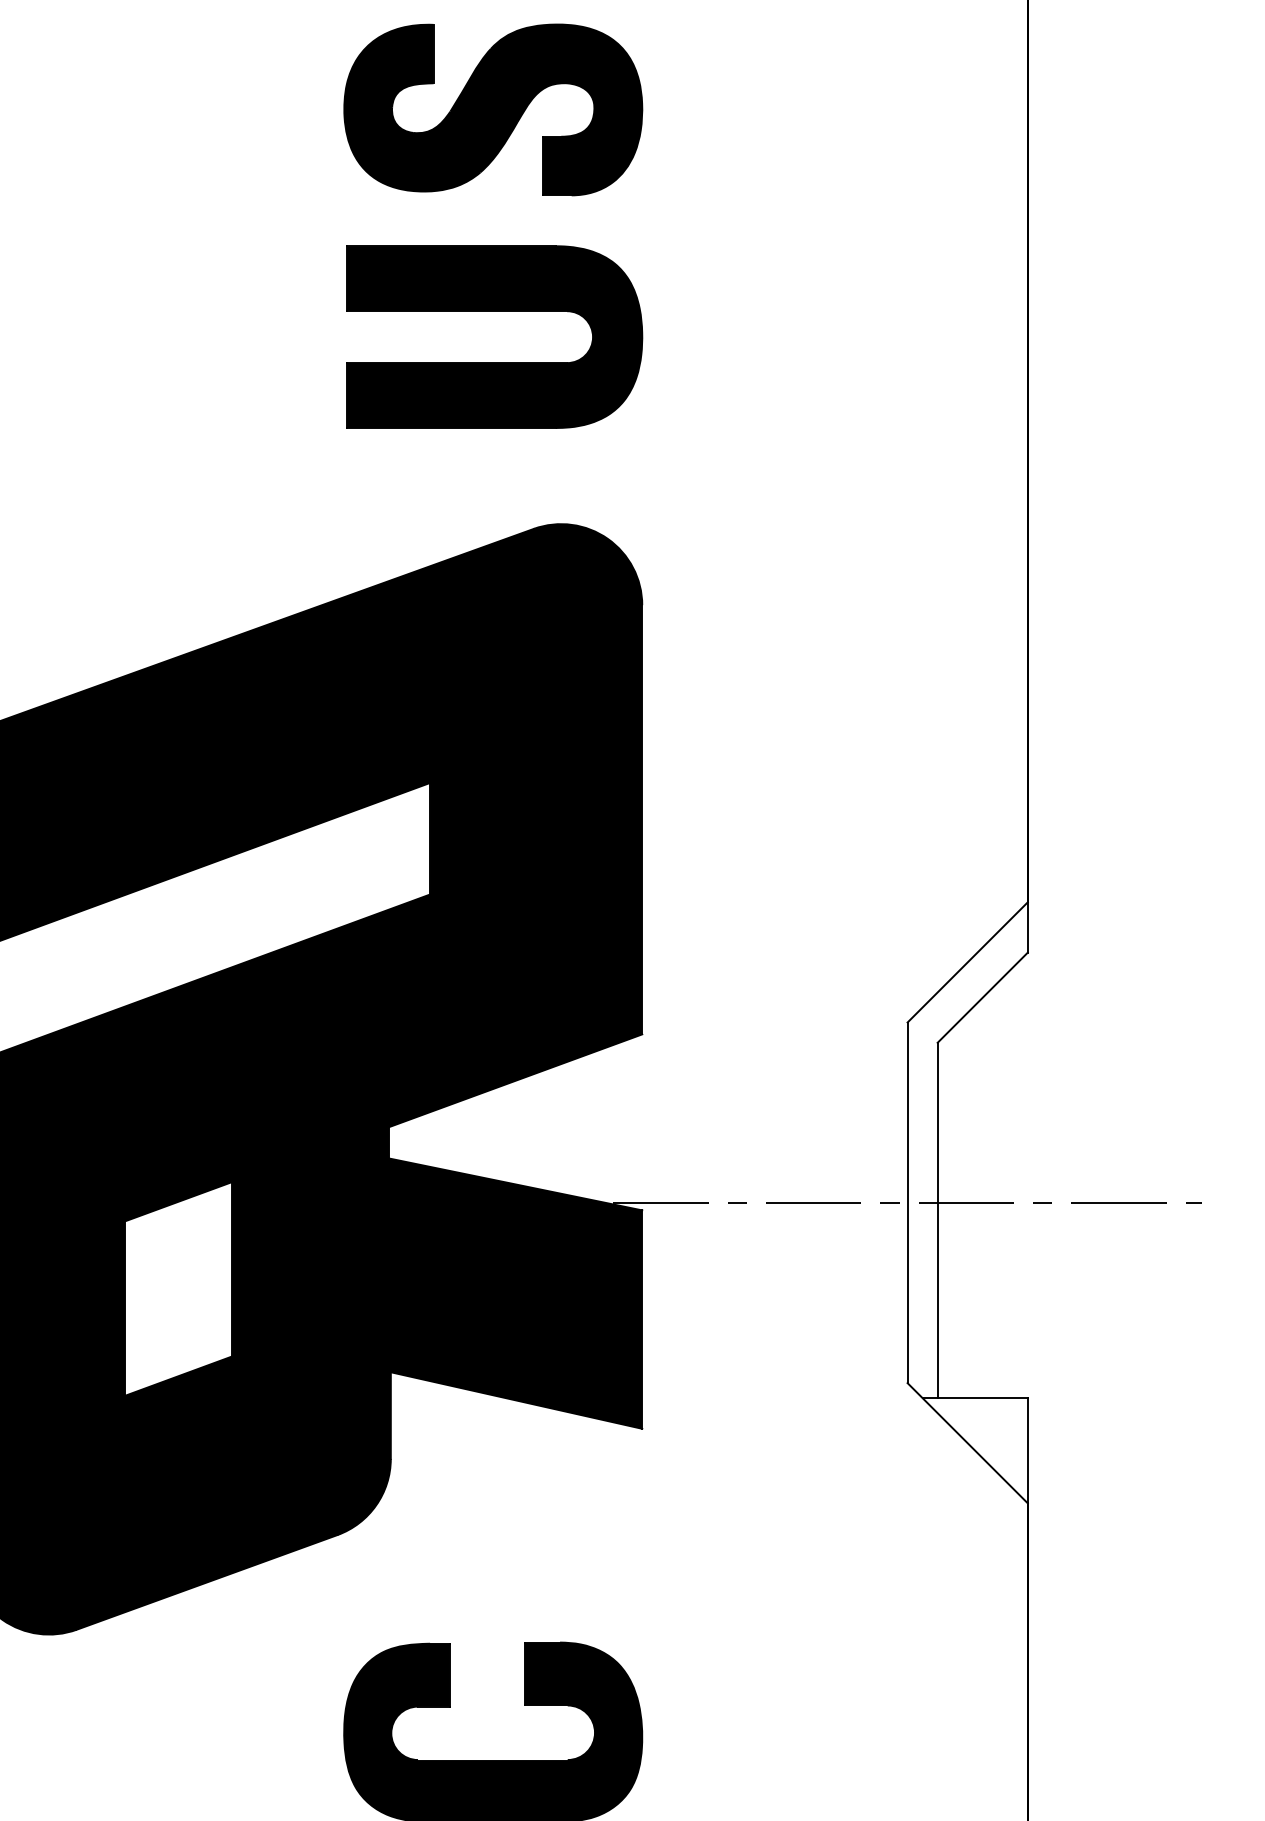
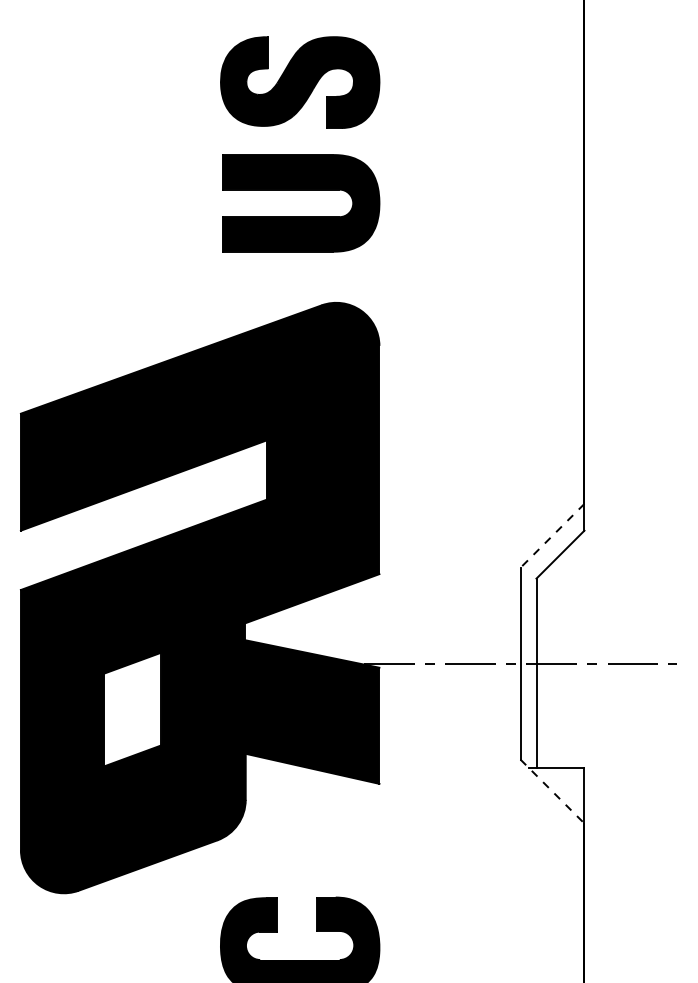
line: (967, 963) -> (552, 536), solid -> dashed
line: (967, 1443) -> (552, 791), solid -> dashed

